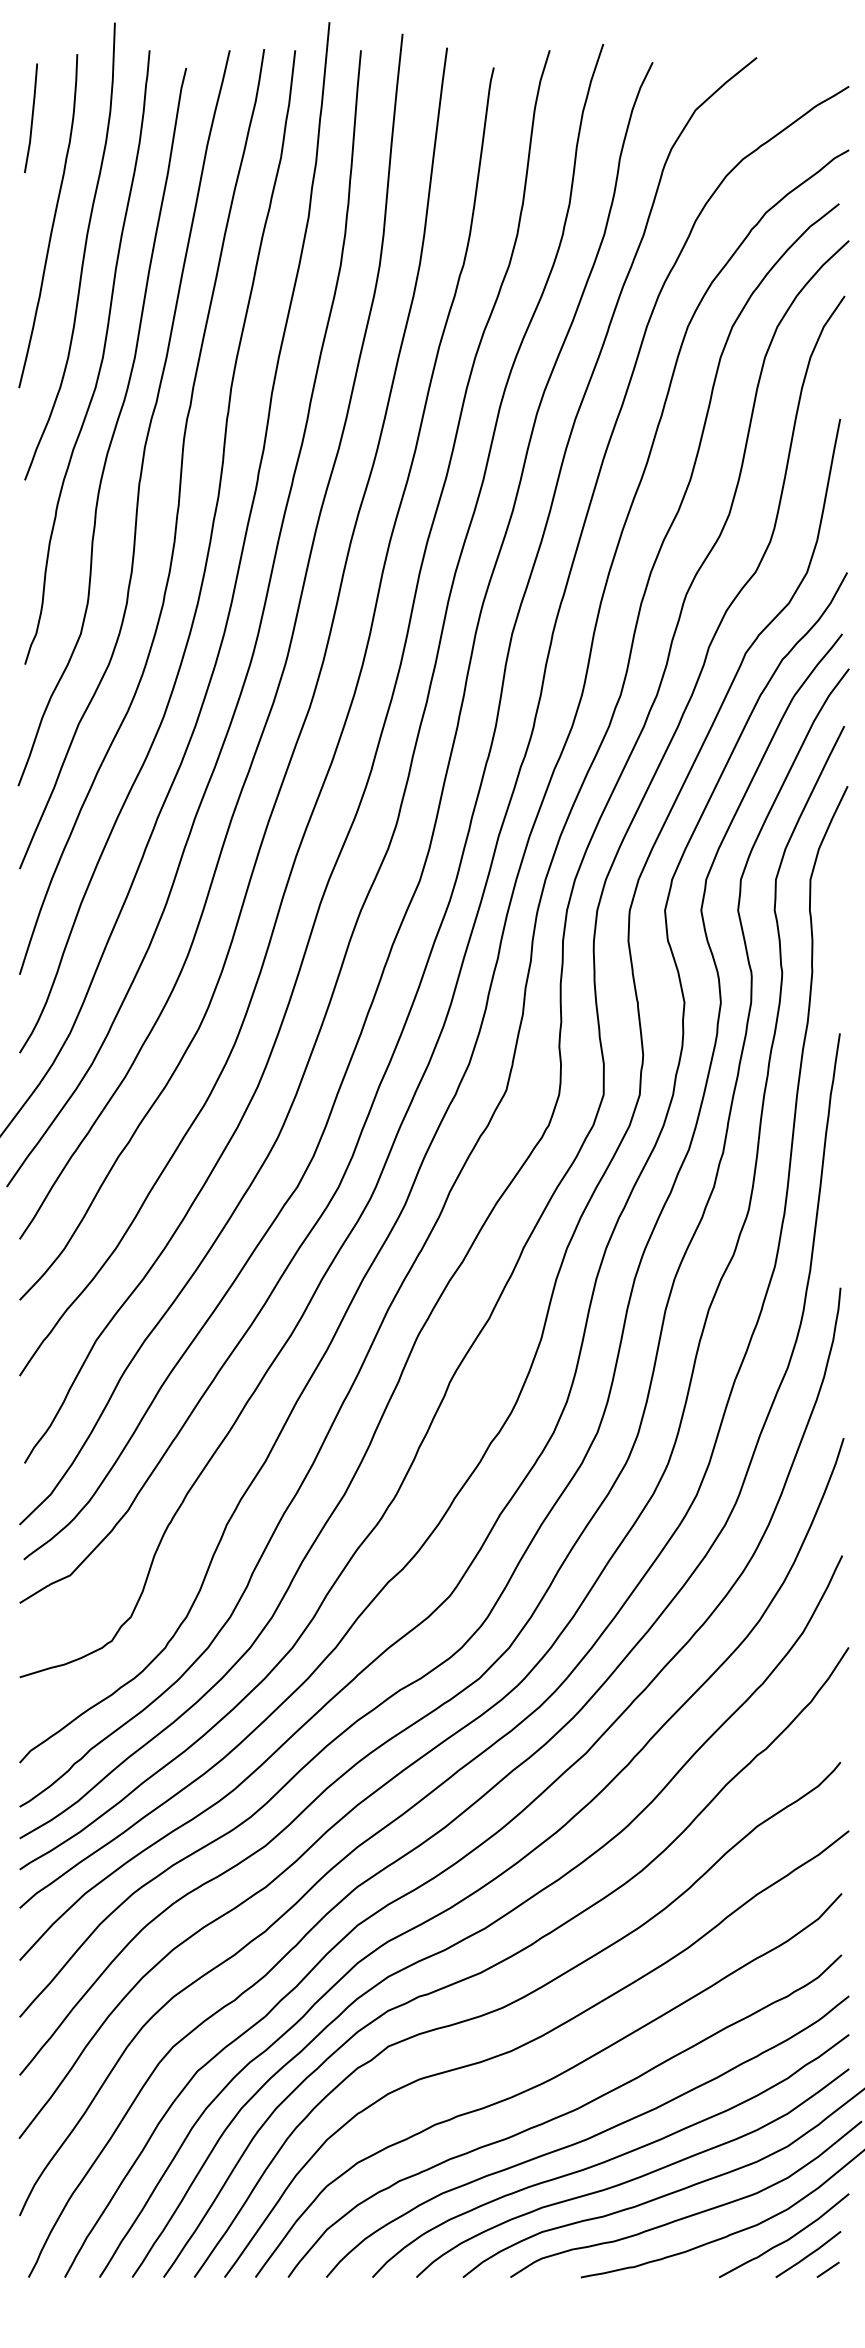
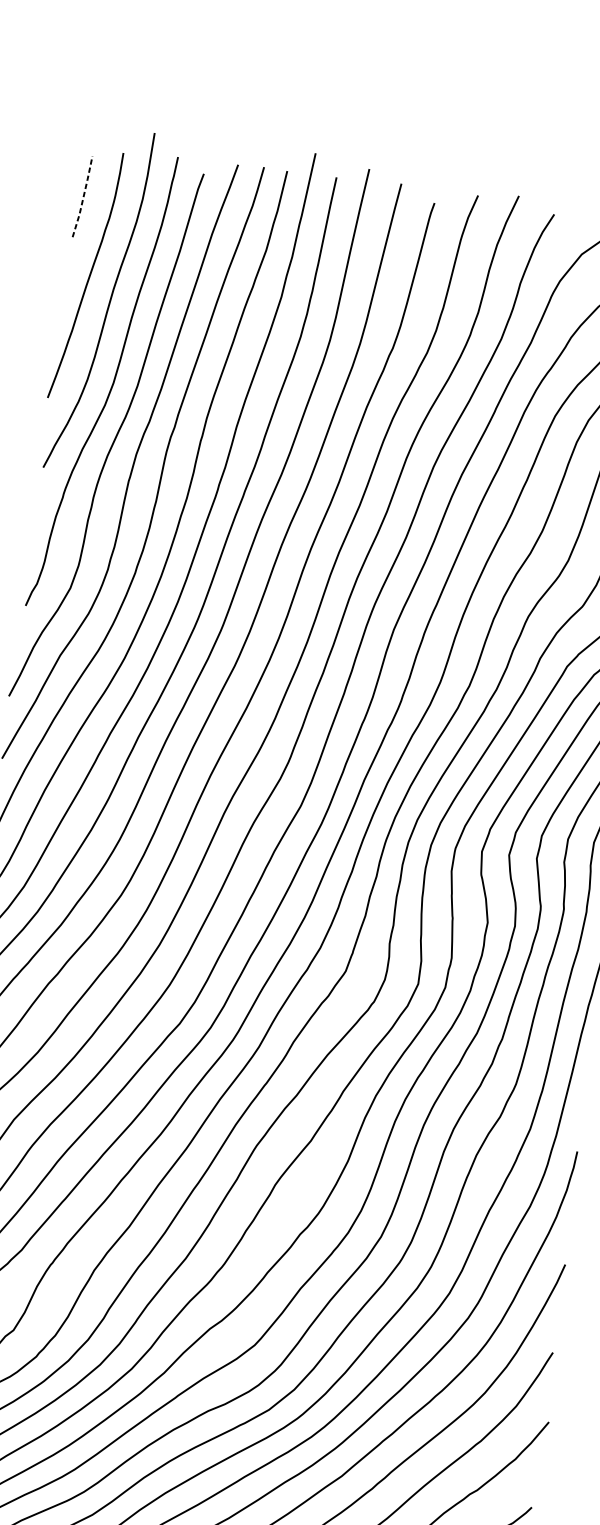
line: (32, 118) -> (83, 196), solid -> dashed

